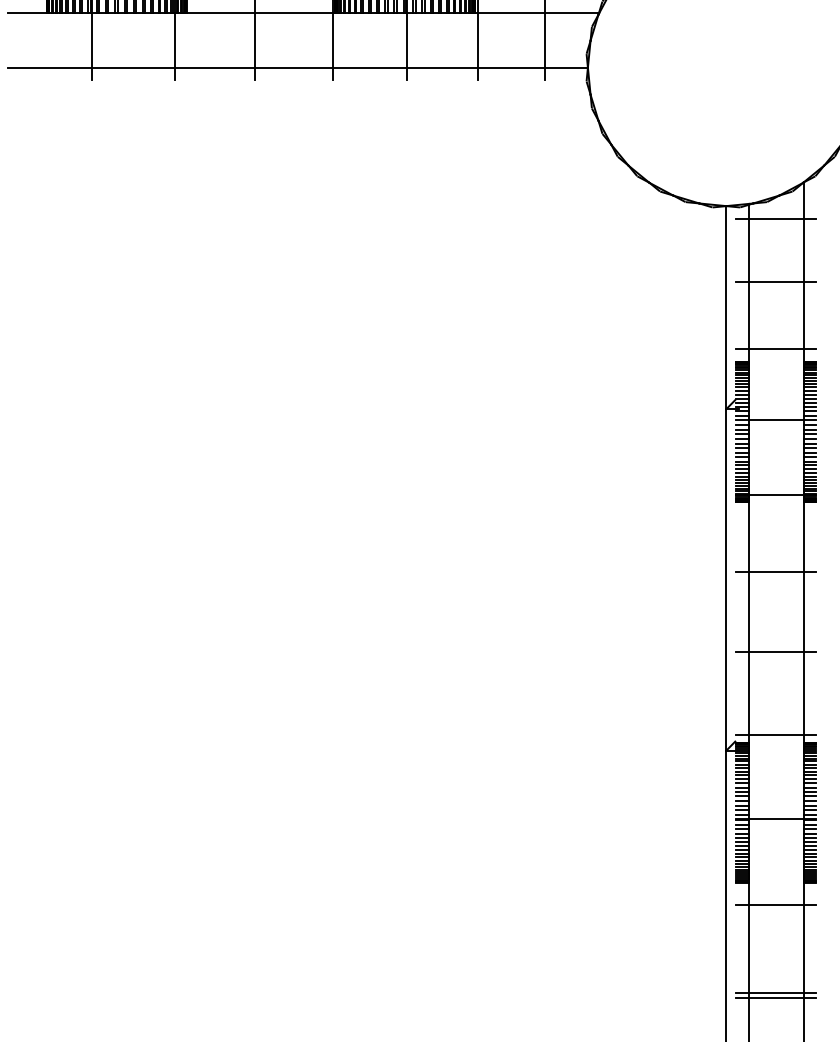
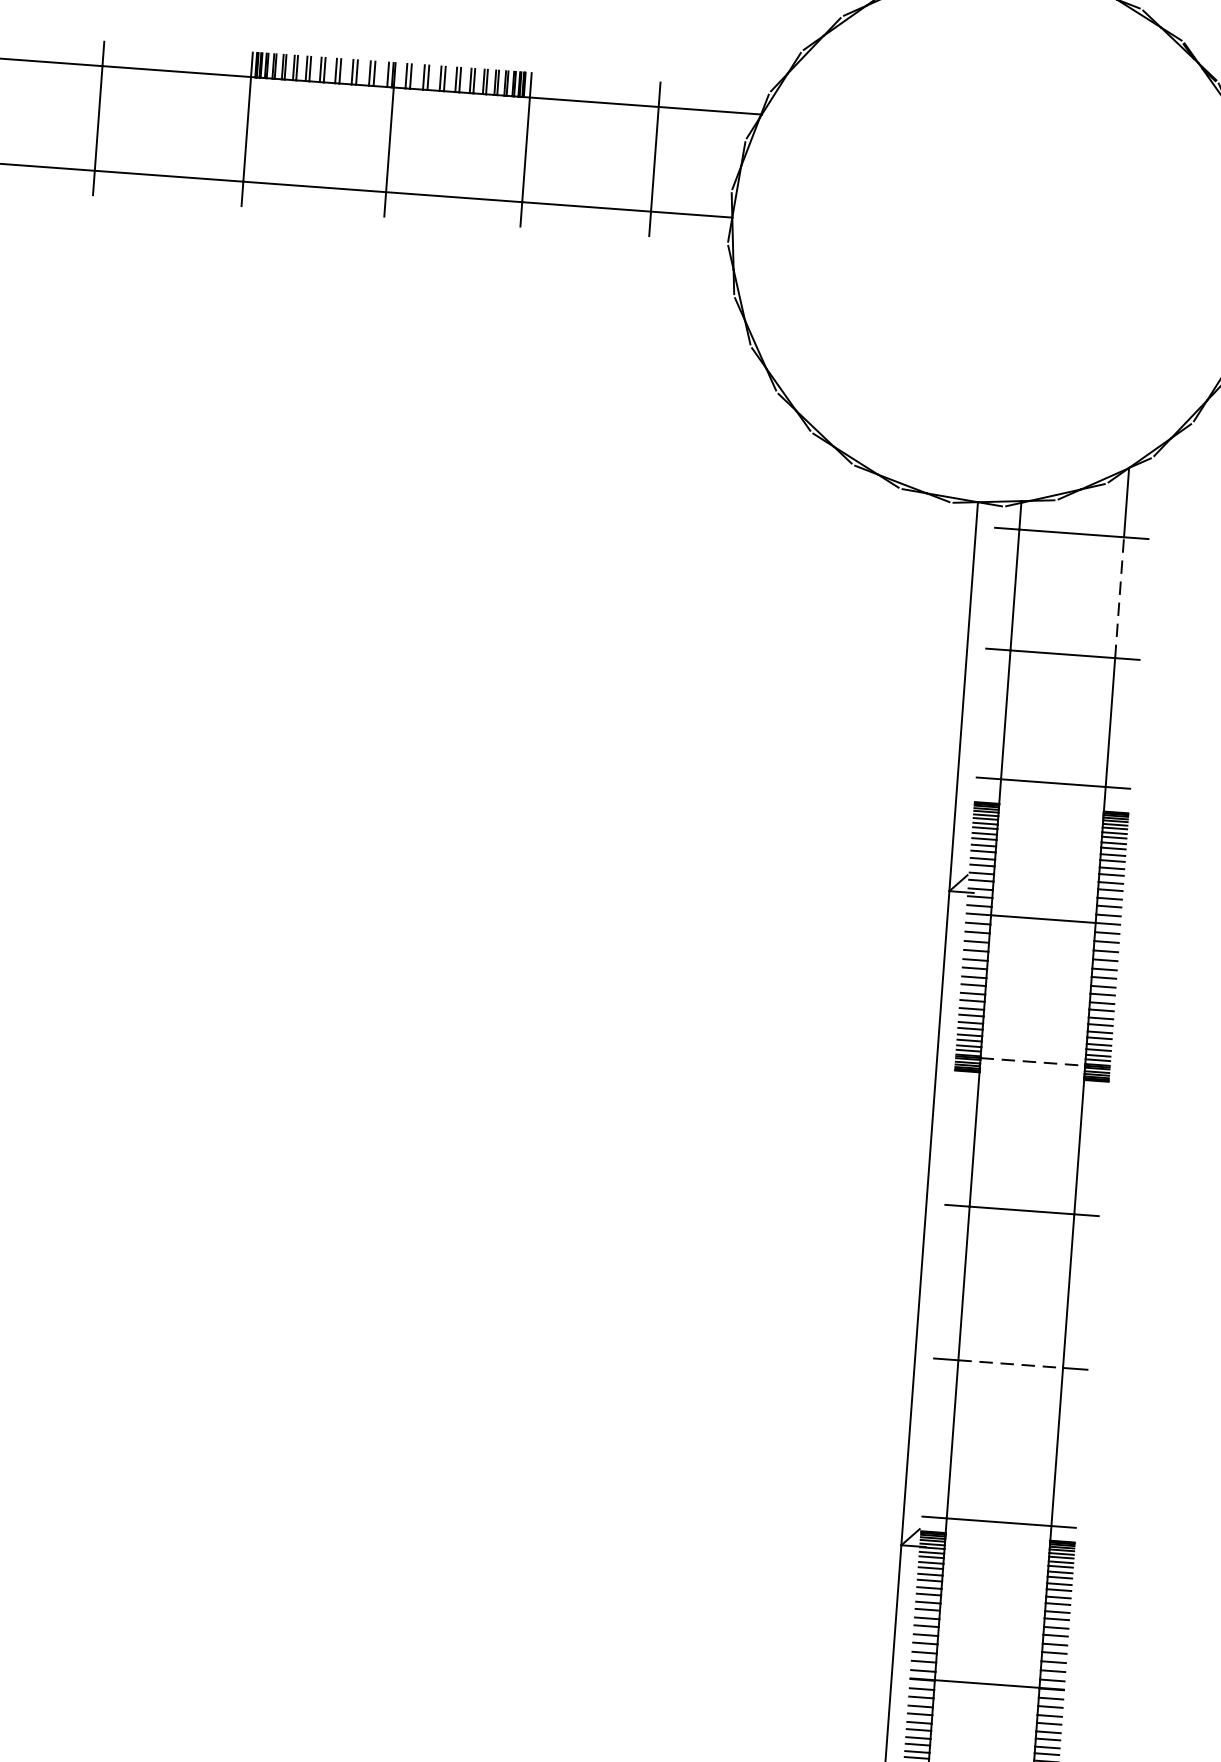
line: (803, 250) -> (1119, 598), solid -> dashed
line: (776, 494) -> (1033, 1061), solid -> dashed
line: (776, 652) -> (1011, 1364), solid -> dashed

